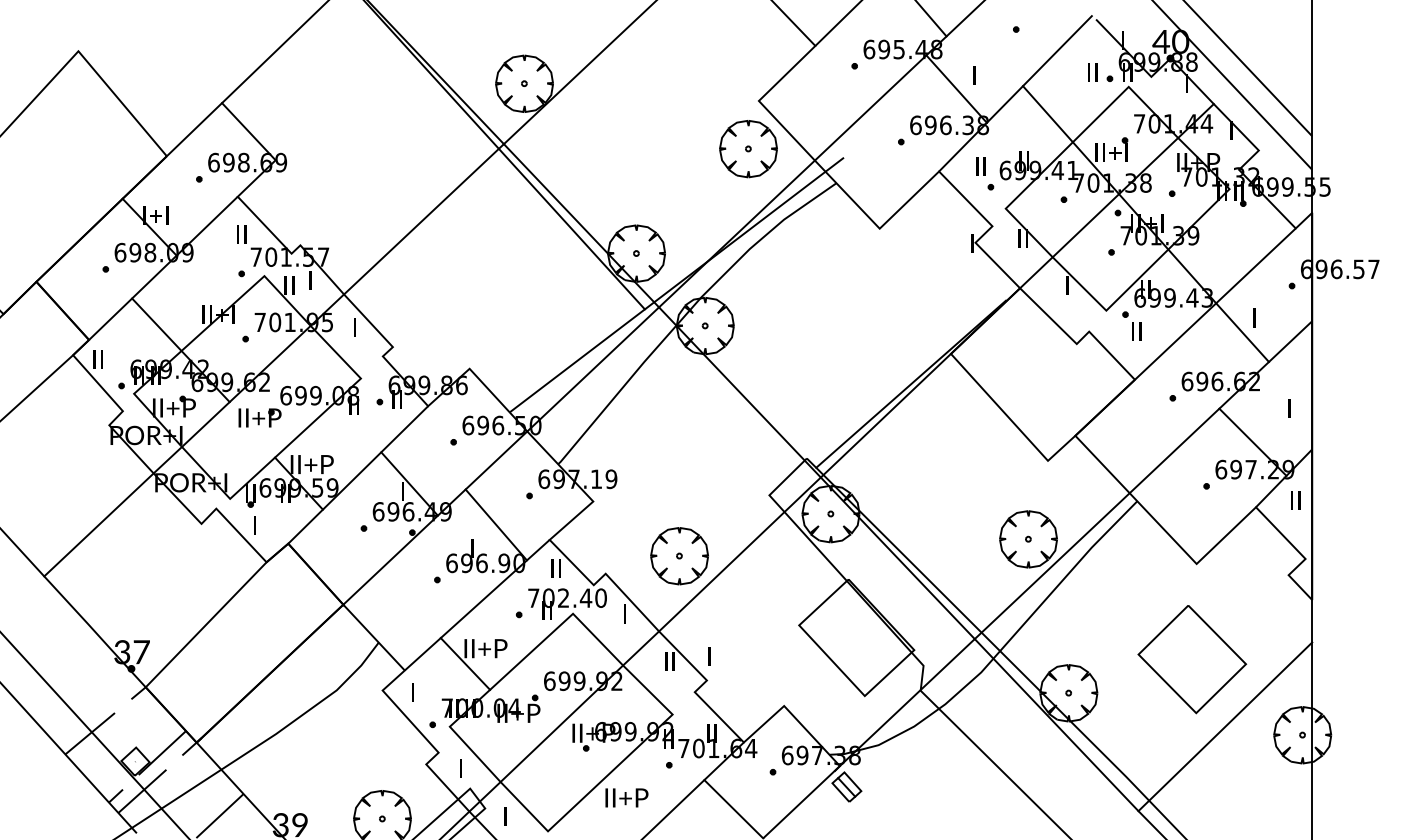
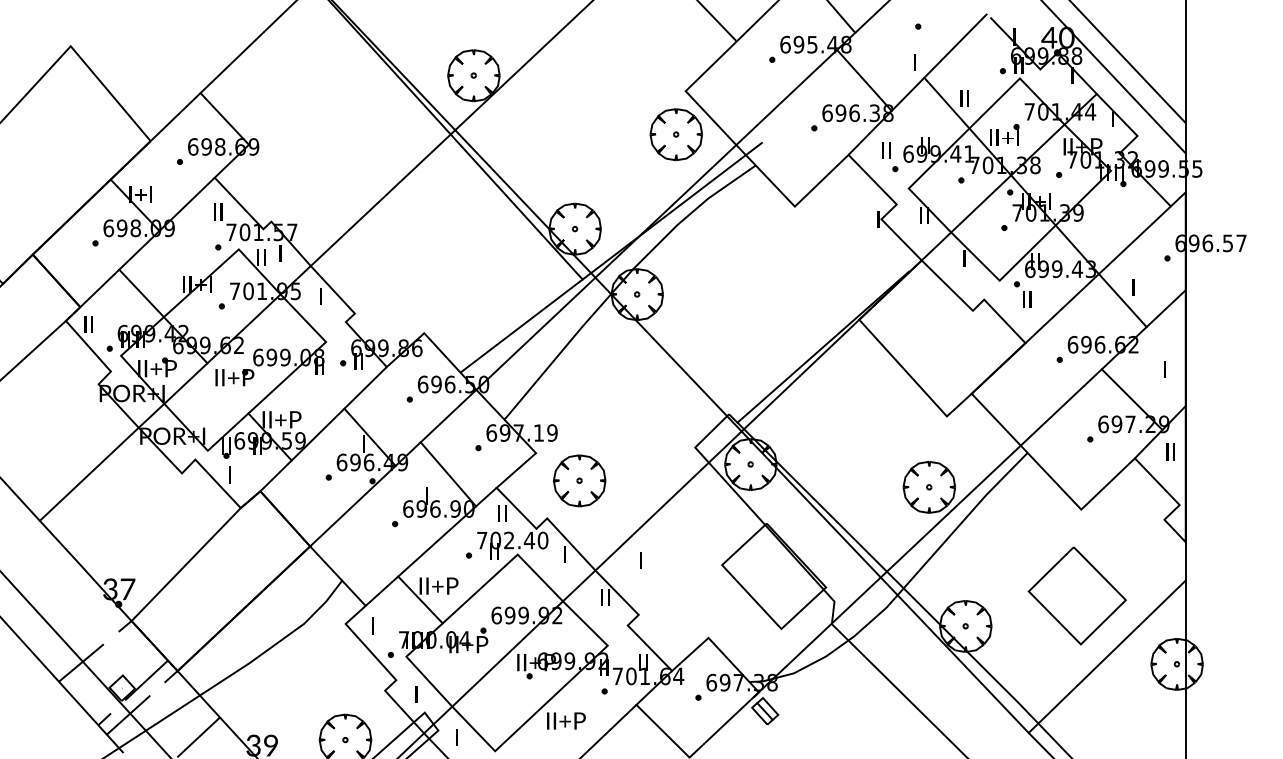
text: (1092, 72) -> (964, 97), moved
text: (974, 75) -> (914, 62), moved
part: (679, 556) -> (579, 481), moved
text: (709, 656) -> (641, 560), moved

